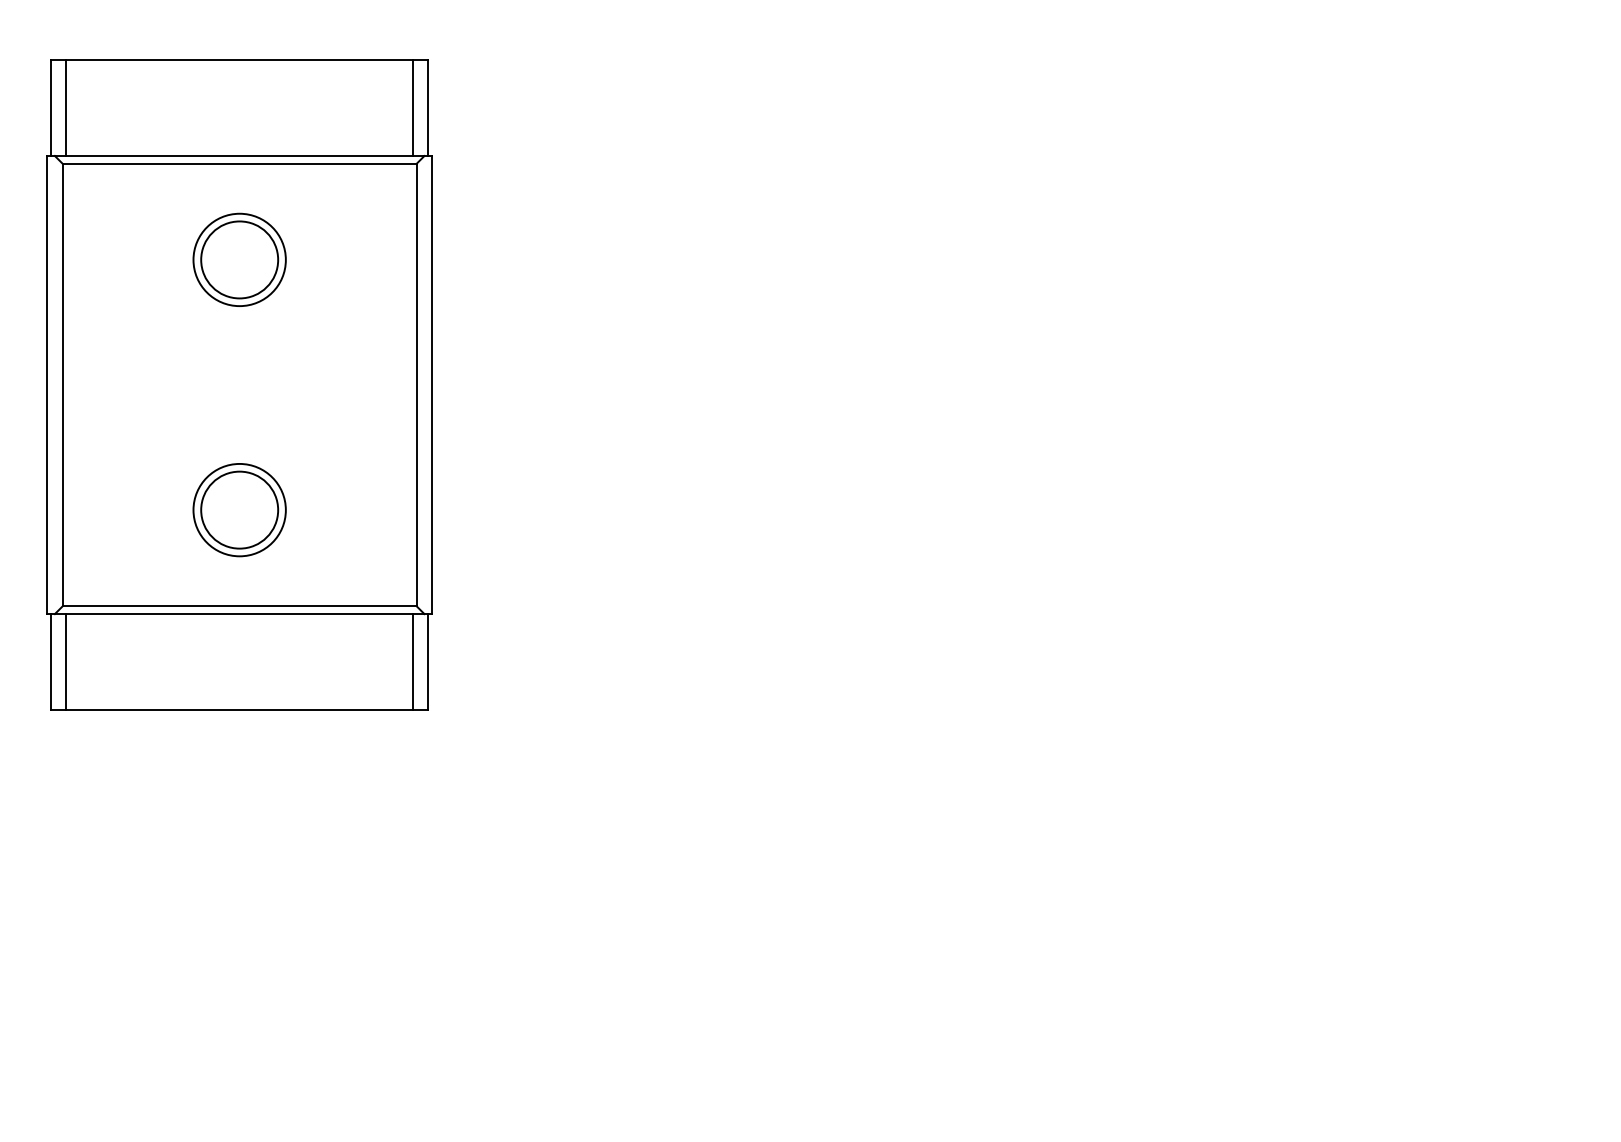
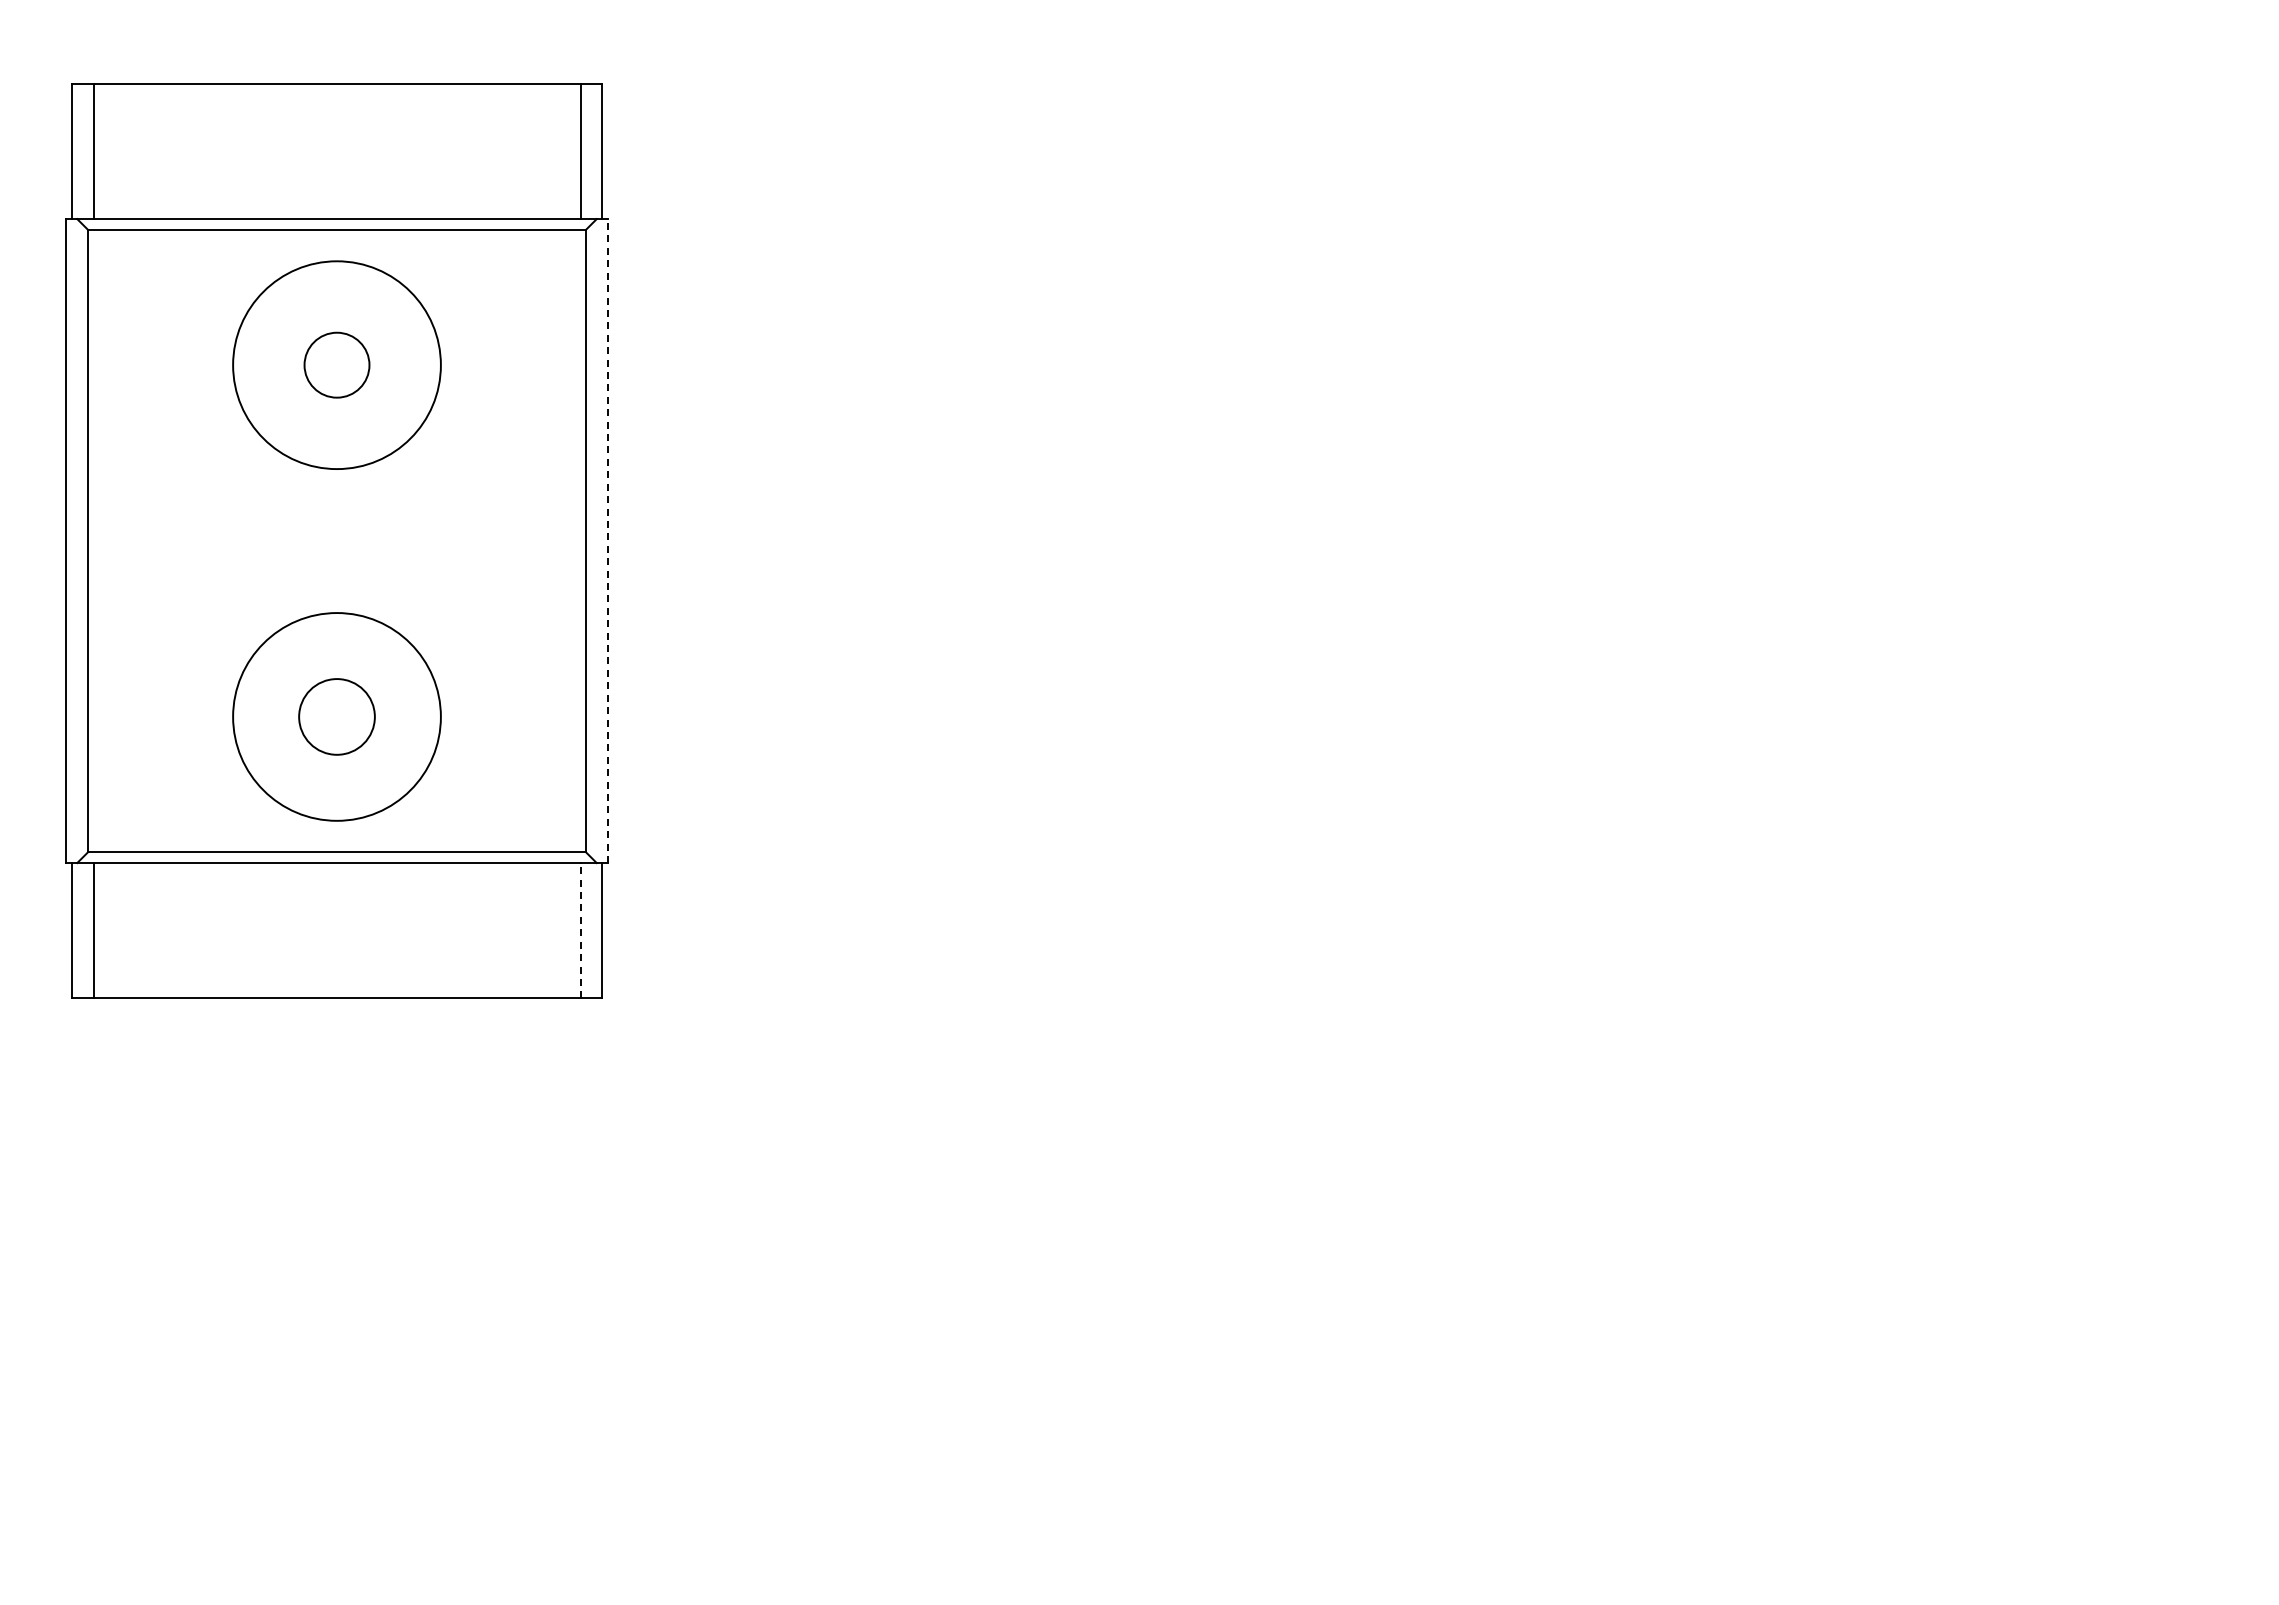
circle: (239, 260) -> (336, 365), size x0.6
circle: (239, 260) -> (336, 365), size x1.6
line: (432, 385) -> (607, 541), solid -> dashed
circle: (239, 509) -> (336, 716), size x0.7
circle: (239, 509) -> (336, 716), size x1.6
line: (412, 662) -> (580, 930), solid -> dashed

